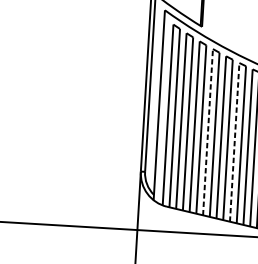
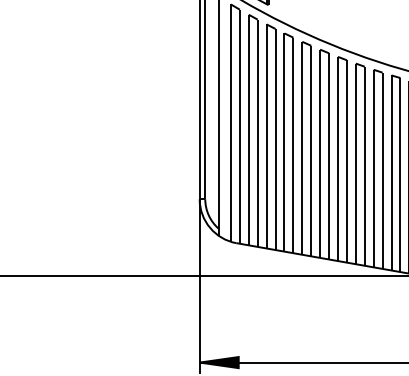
line: (208, 132) -> (284, 142), dashed -> solid
line: (234, 142) -> (320, 153), dashed -> solid

